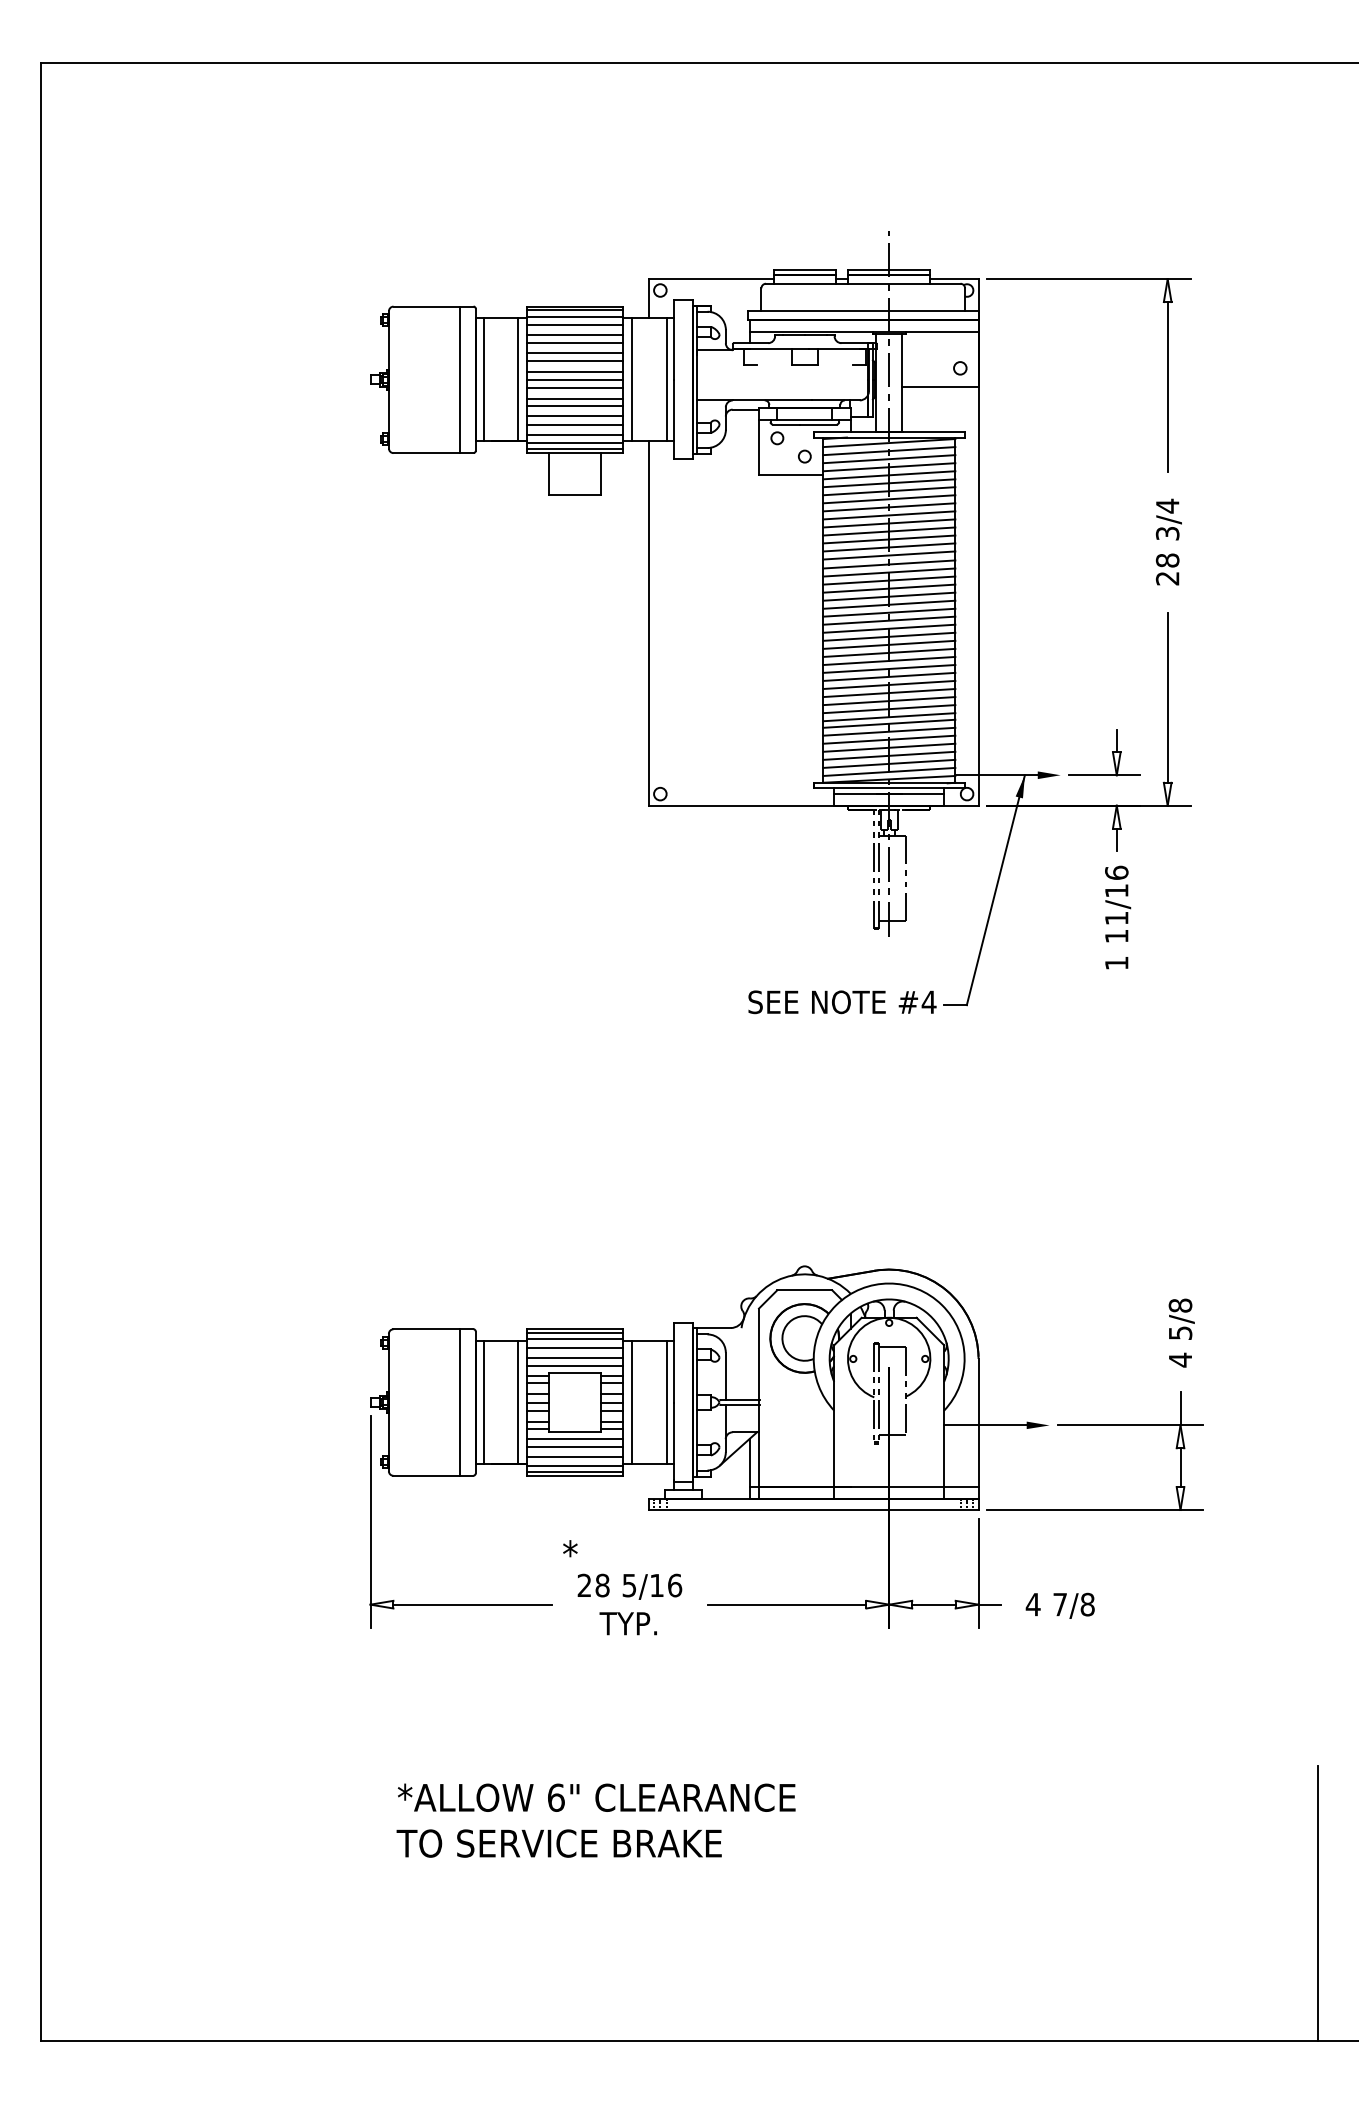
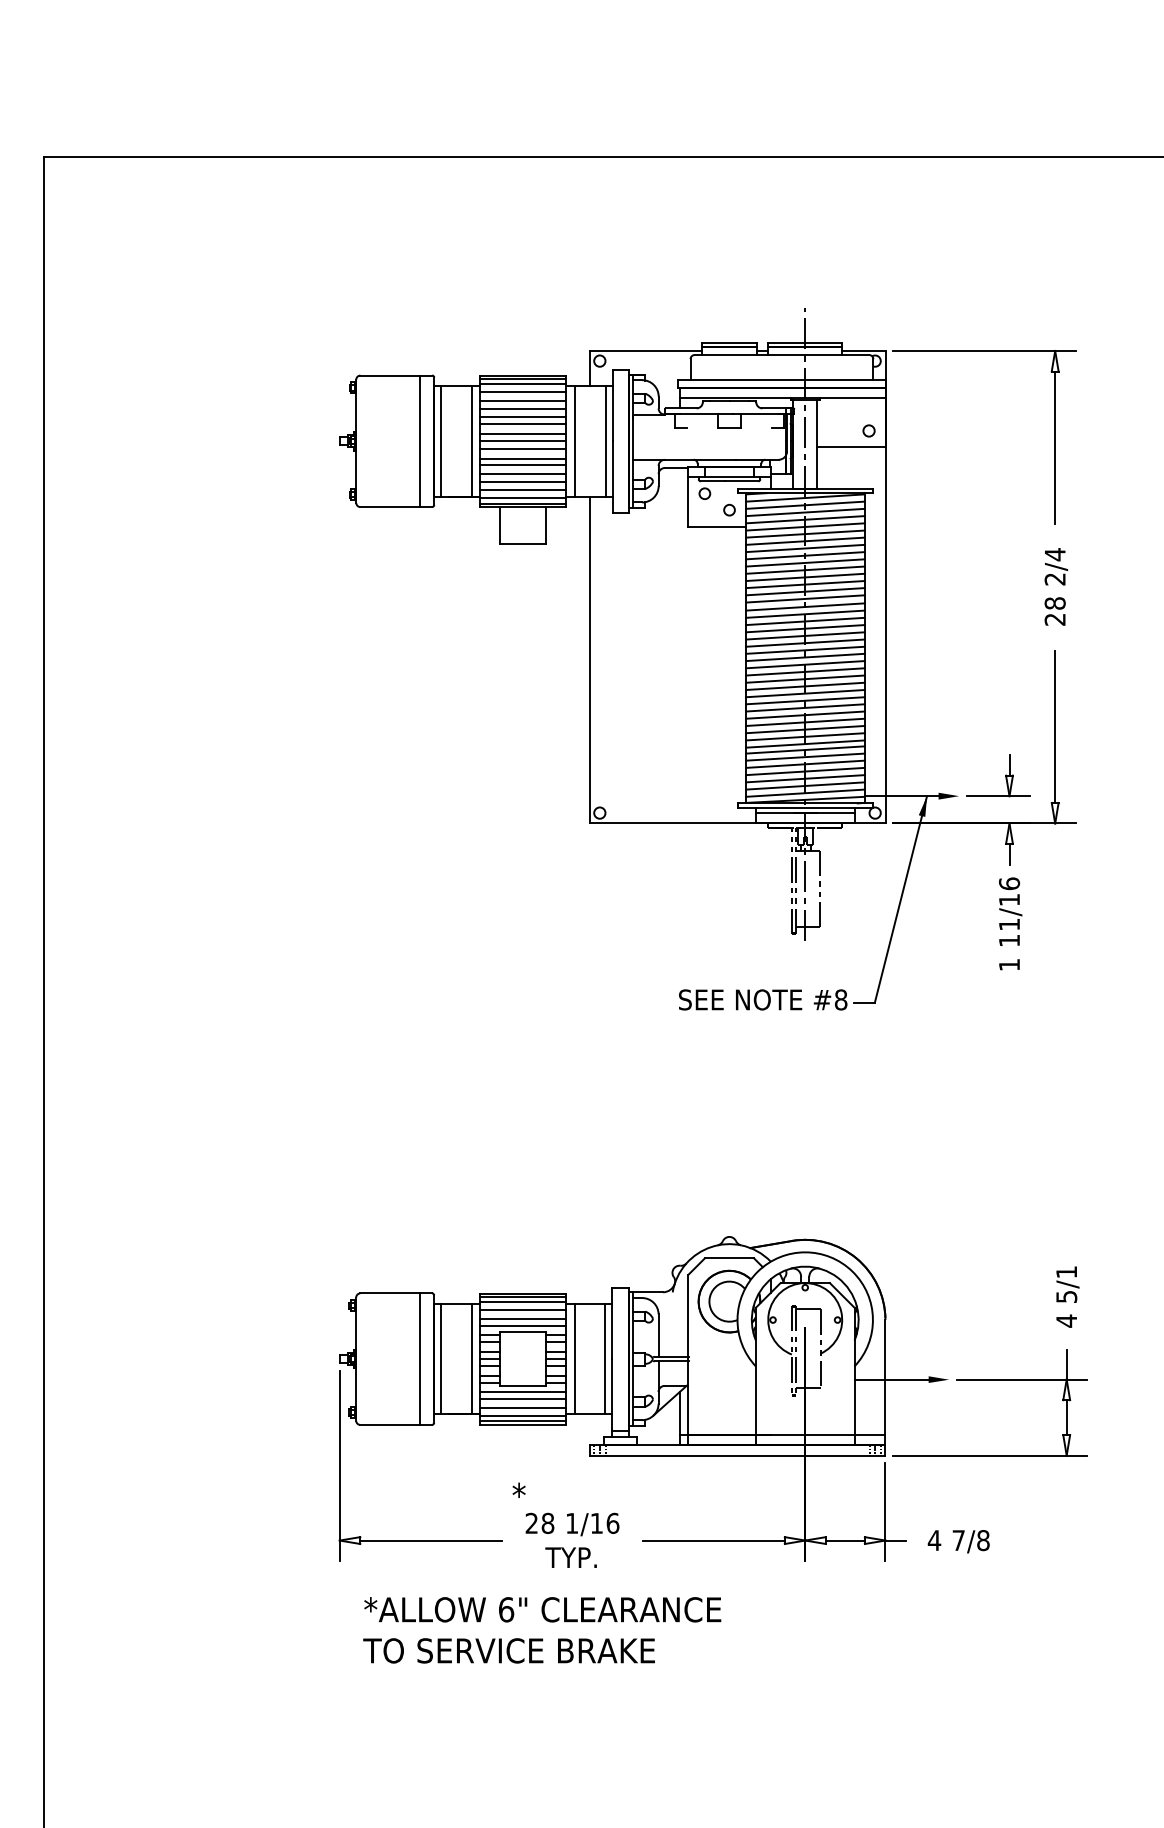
text: (1167, 533) -> (1055, 579), 3/4 -> 2/4
text: (928, 1002) -> (840, 1000), #4 -> #8
text: (1180, 1305) -> (1066, 1272), 5/8 -> 5/1
text: (629, 1585) -> (572, 1523), 5/16 -> 1/16
text: (595, 1820) -> (541, 1630), moved

